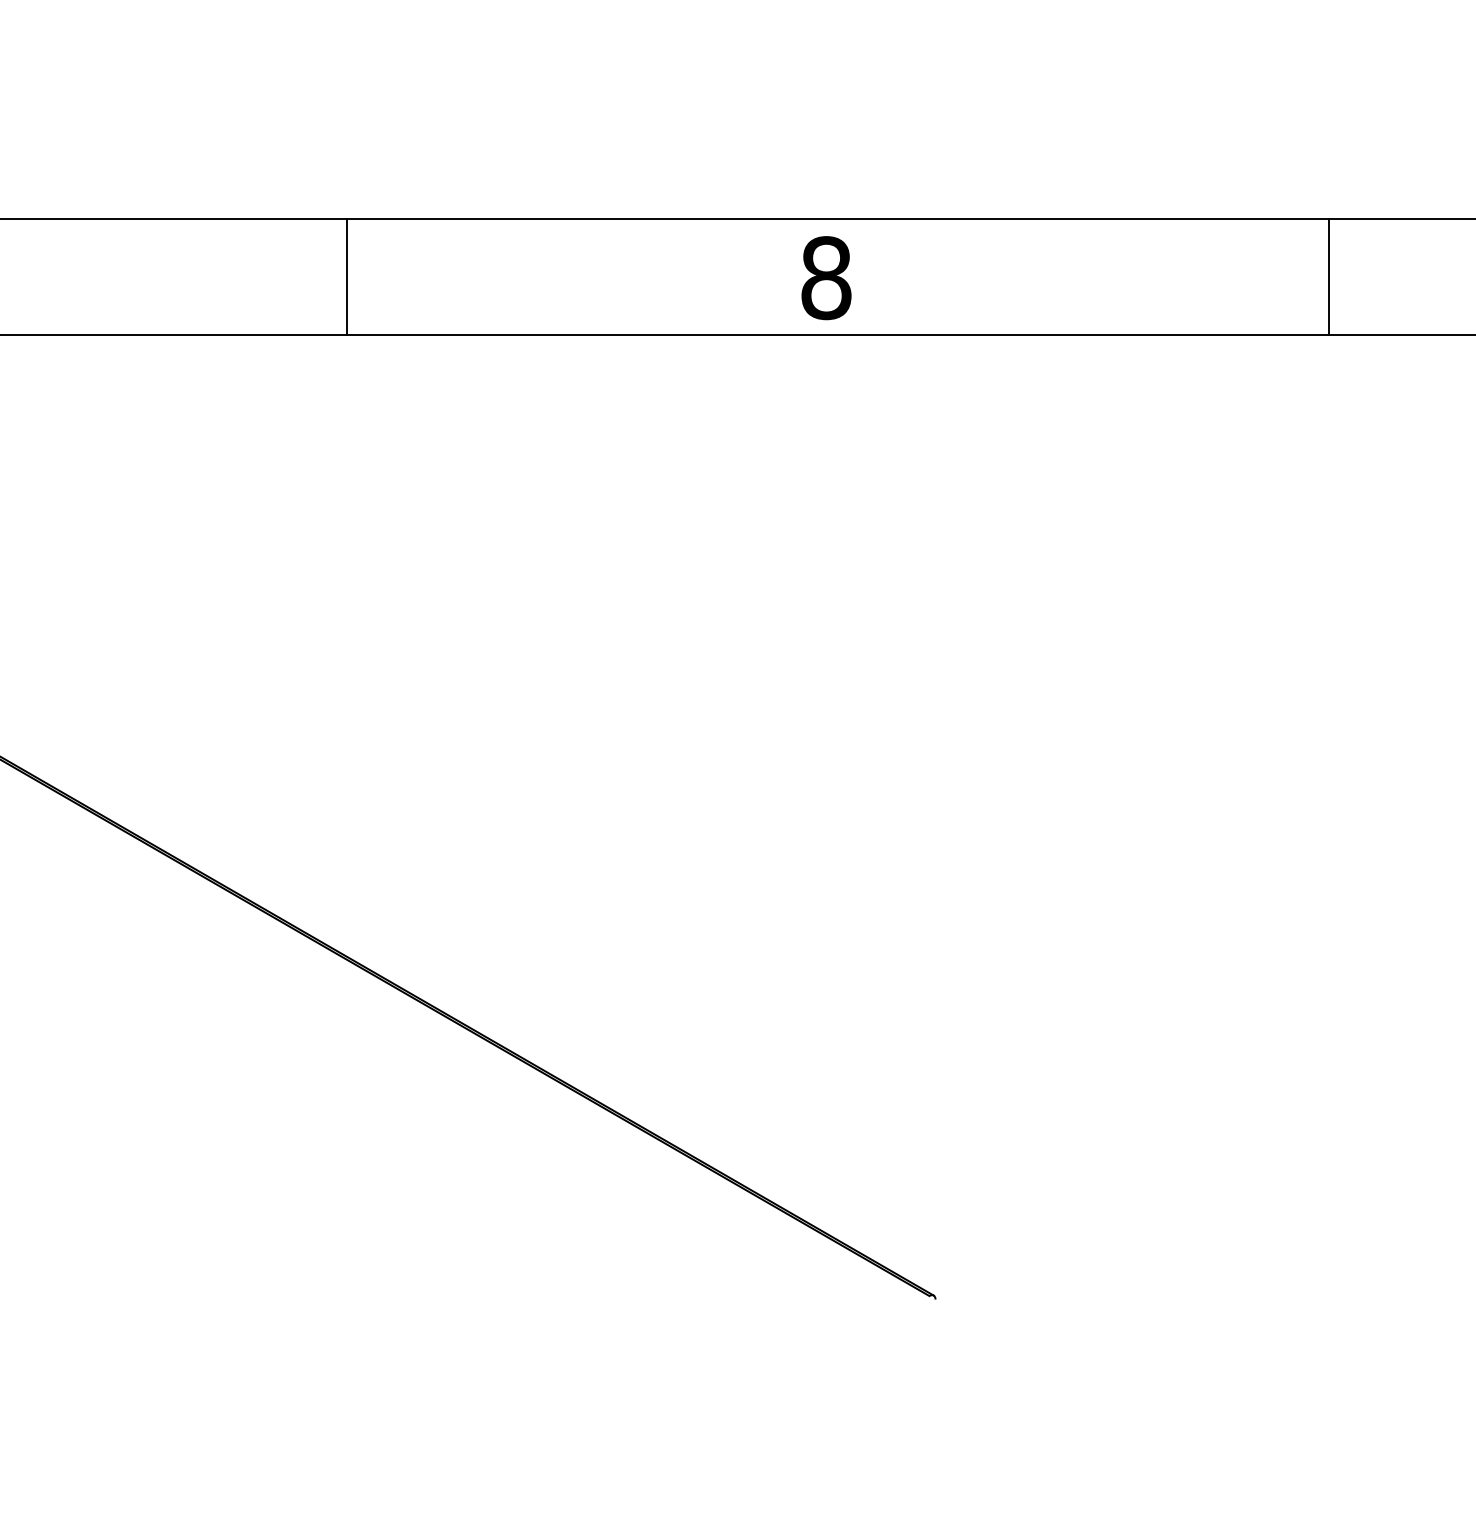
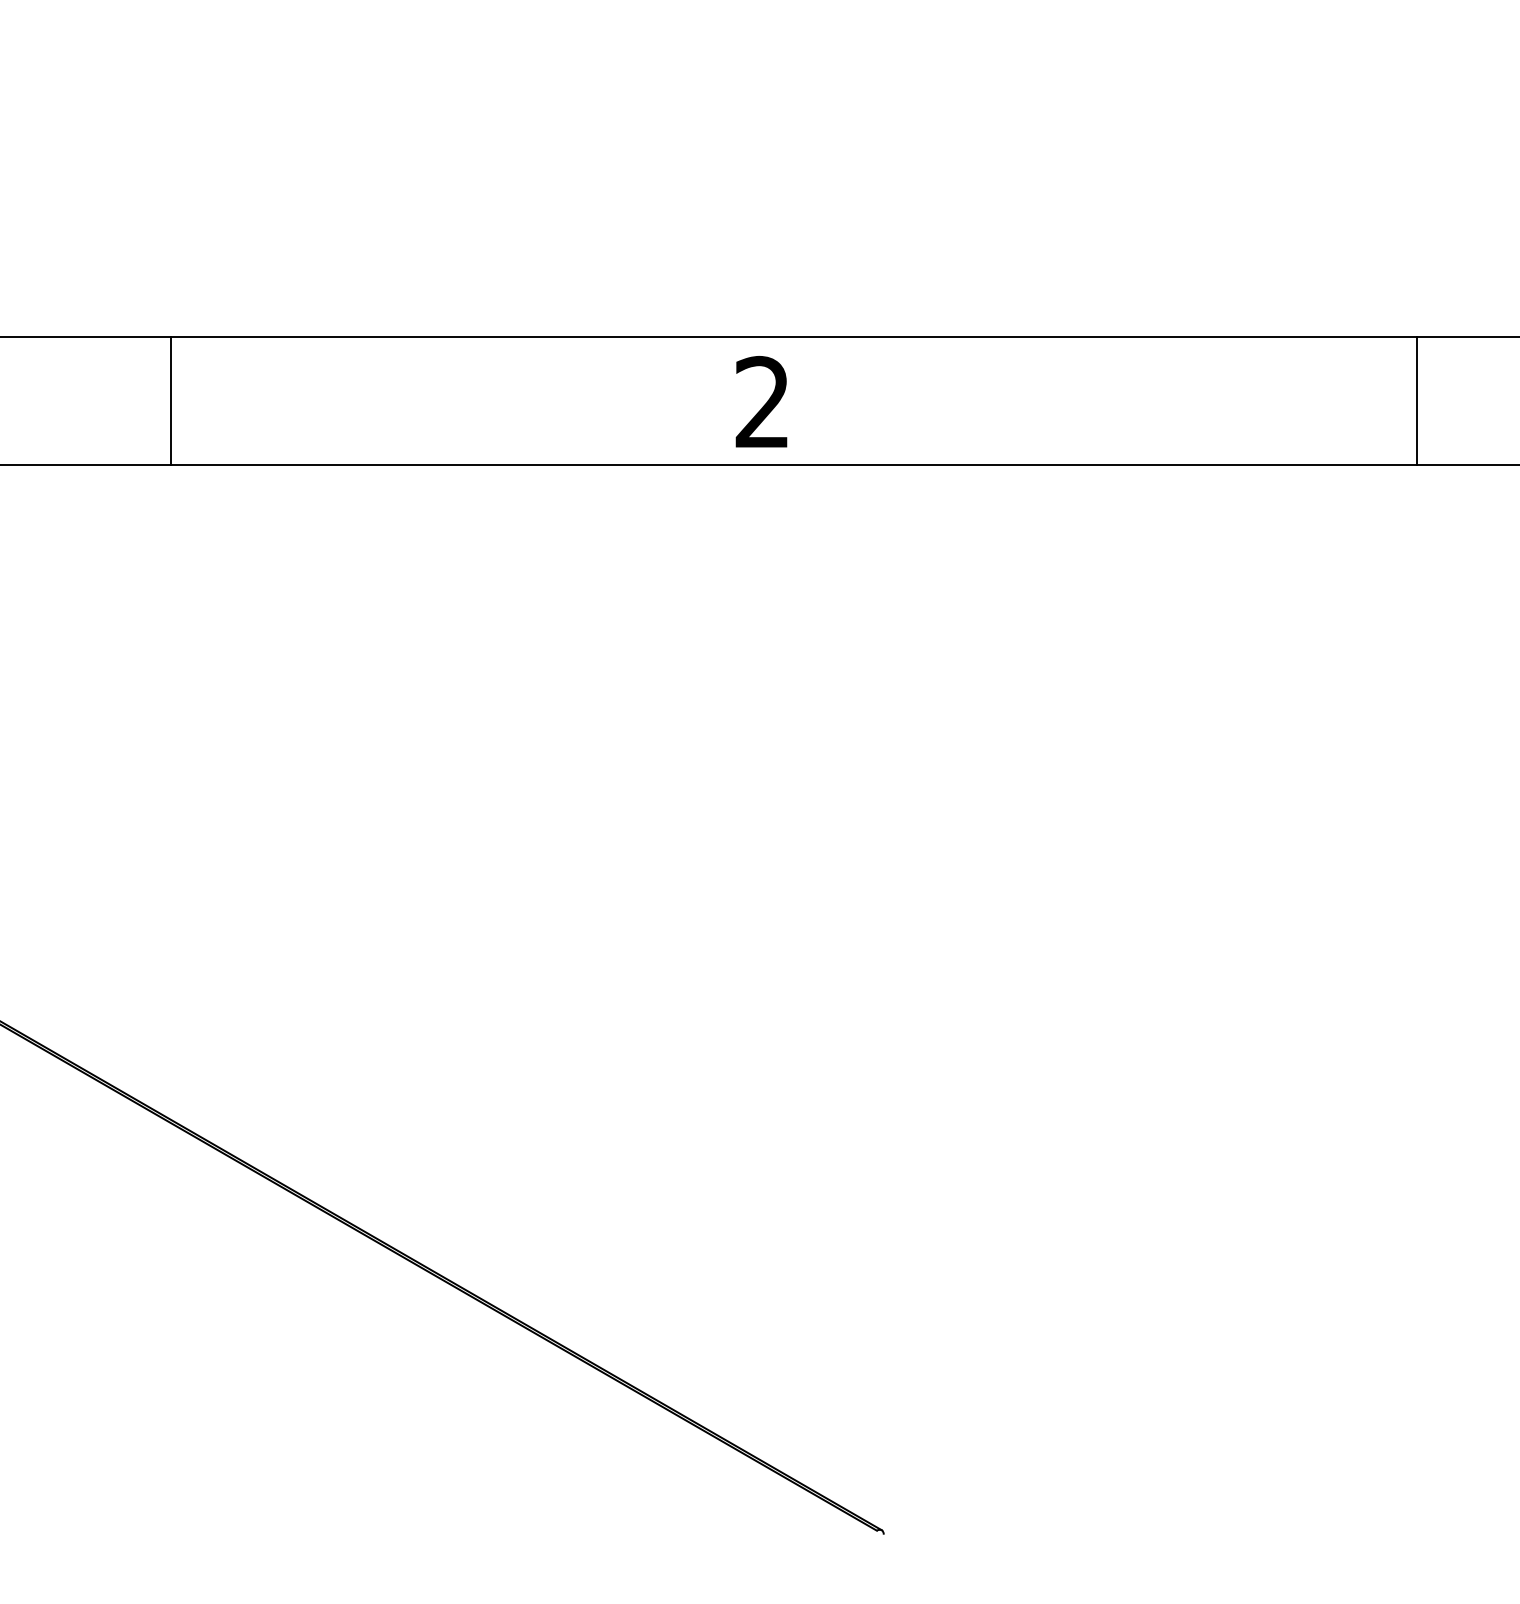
line: (346, 276) -> (171, 400), moved
line: (1328, 276) -> (1416, 400), moved
text: (826, 278) -> (762, 402), 8 -> 2

